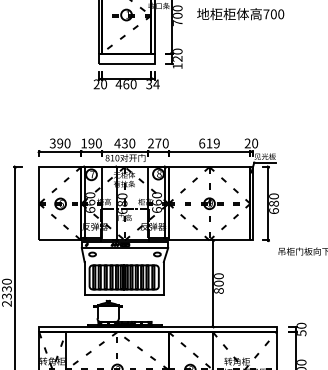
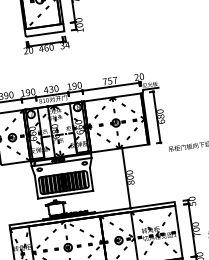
text: (177, 58) -> (79, 25), 120 -> 100
text: (154, 143) -> (71, 86), 270 -> 190
text: (209, 143) -> (110, 81), 619 -> 757

